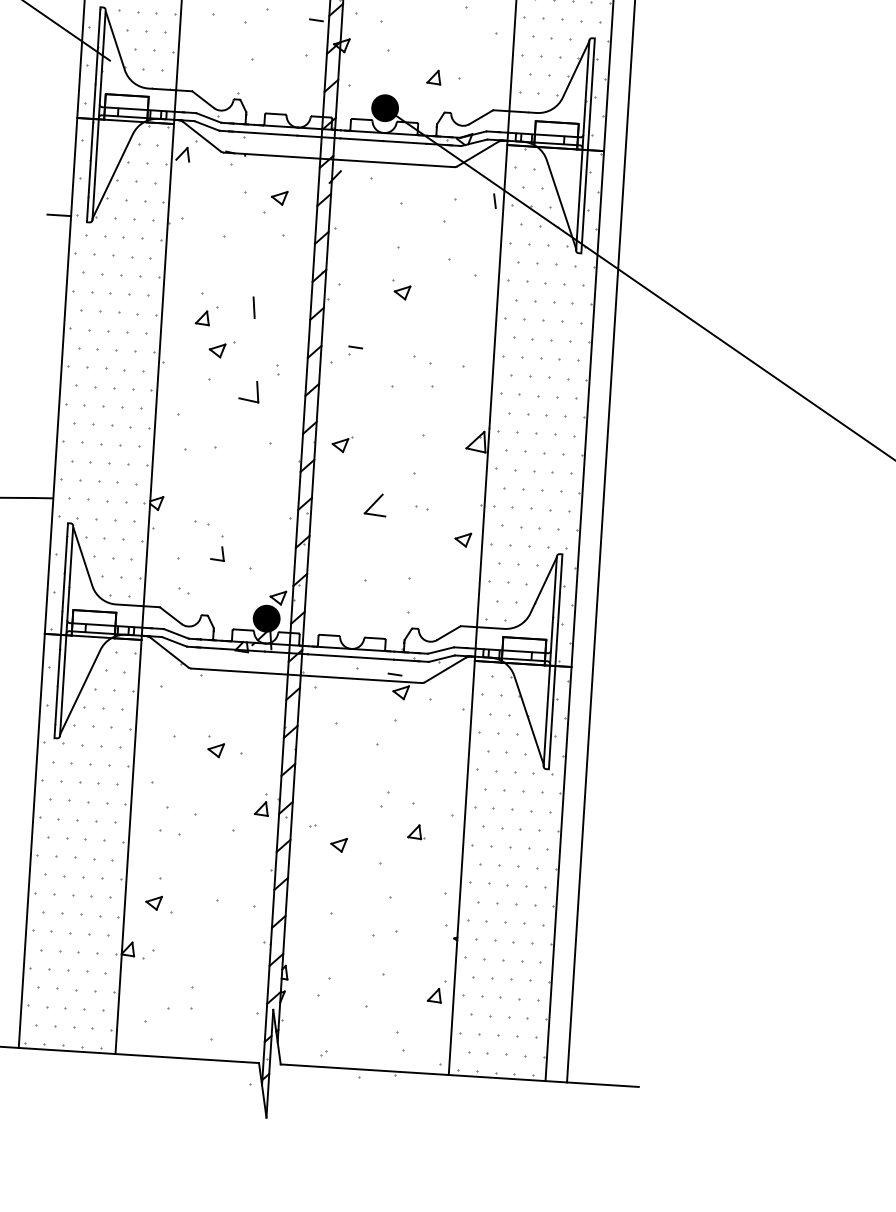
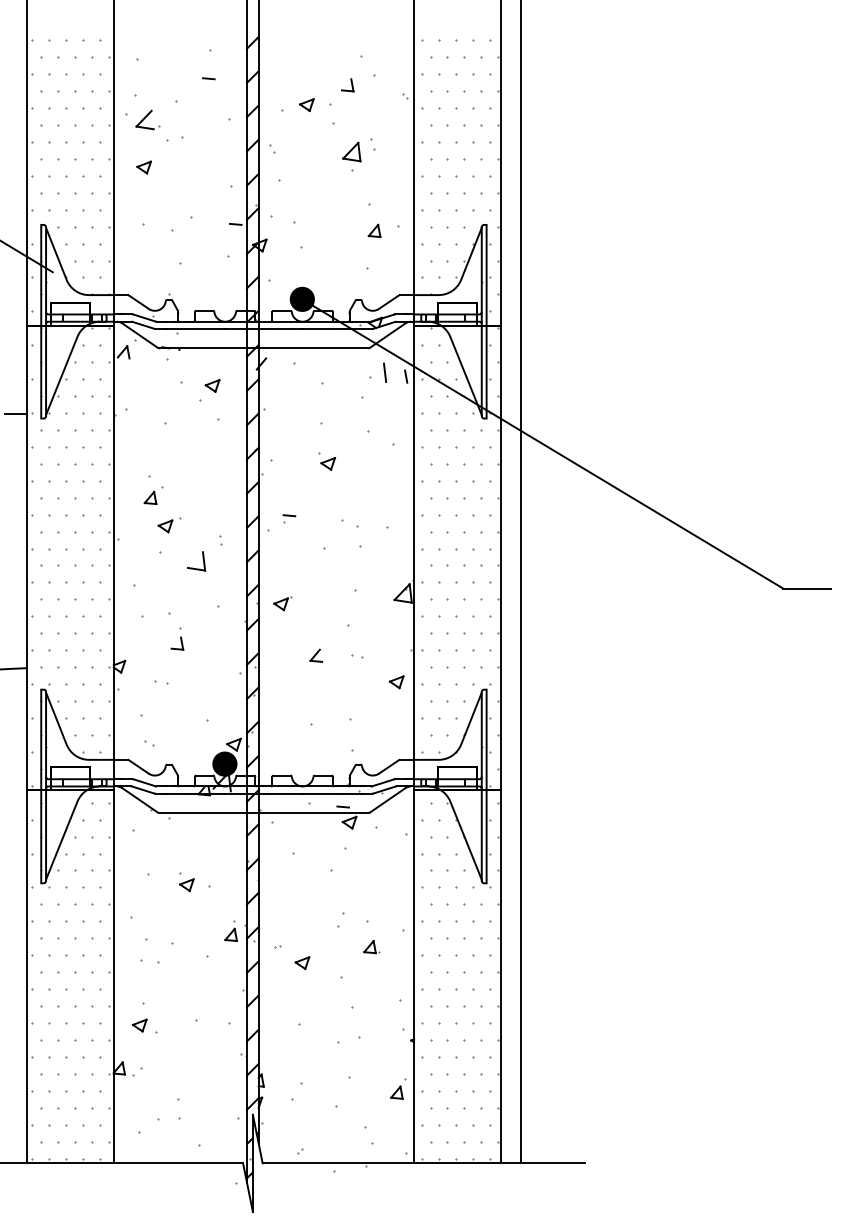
part: (434, 76) -> (374, 230), moved
line: (254, 307) -> (385, 372), moved
part: (375, 504) -> (316, 655), size x0.62
part: (218, 548) -> (177, 638), moved

